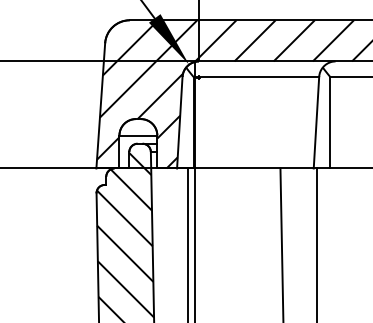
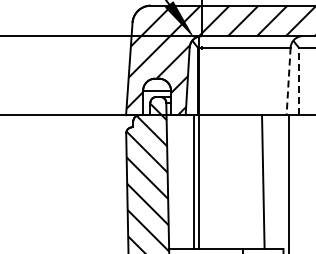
line: (316, 122) -> (288, 81), solid -> dashed
line: (329, 122) -> (298, 81), solid -> dashed

